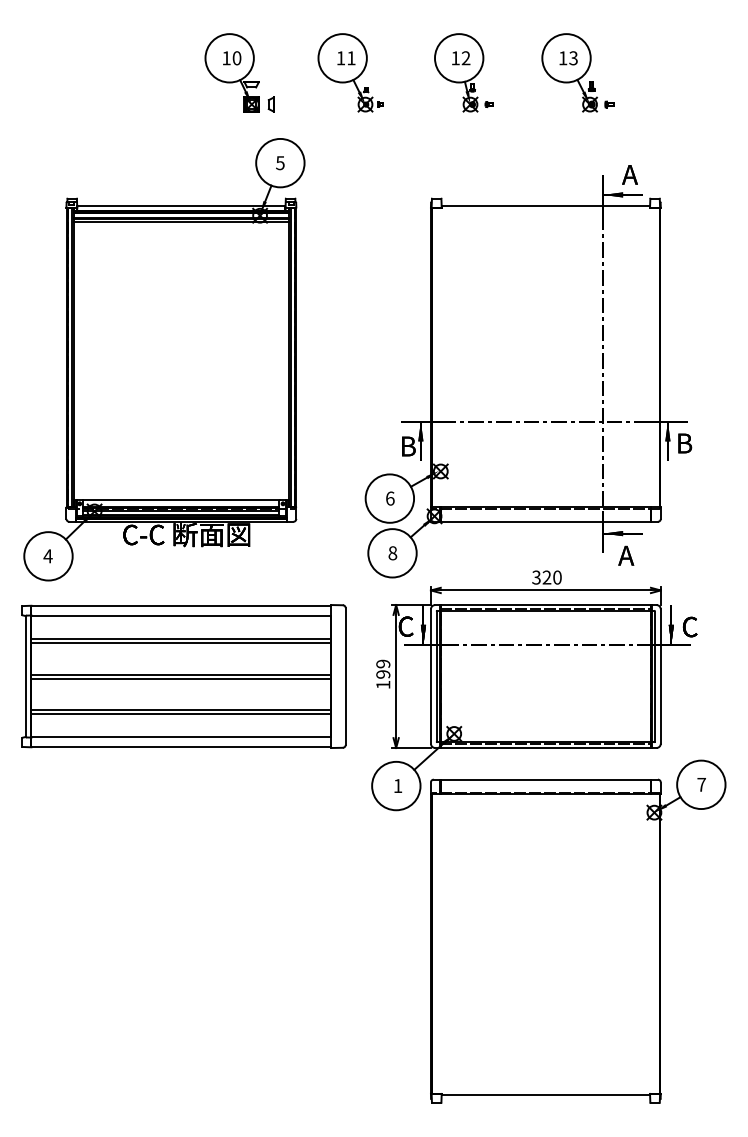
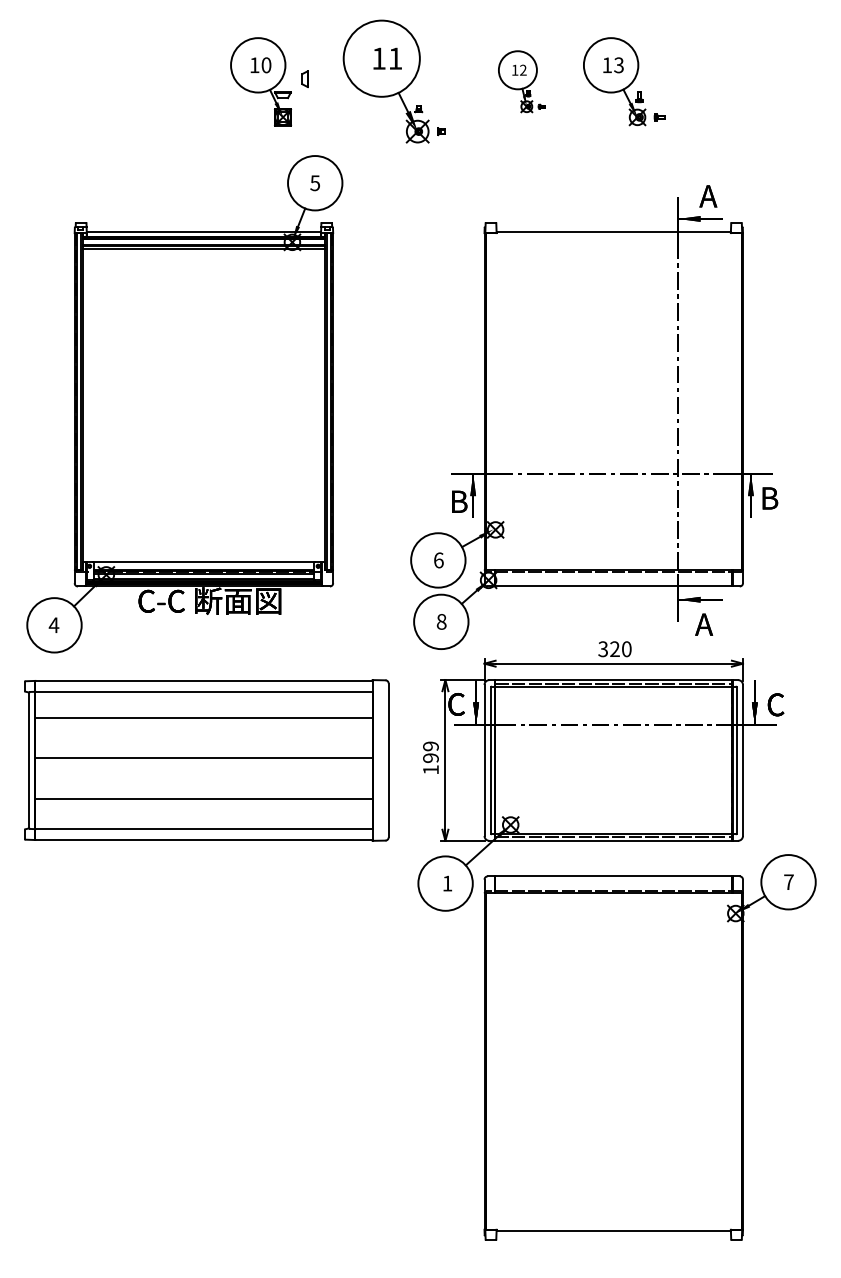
part: (350, 72) -> (394, 81), size x1.4
part: (463, 72) -> (521, 81), size x0.7
part: (577, 72) -> (623, 81), moved
part: (270, 104) -> (304, 79), moved
line: (181, 642) -> (204, 722), removed
line: (181, 678) -> (204, 762), removed
line: (181, 714) -> (204, 803), removed

